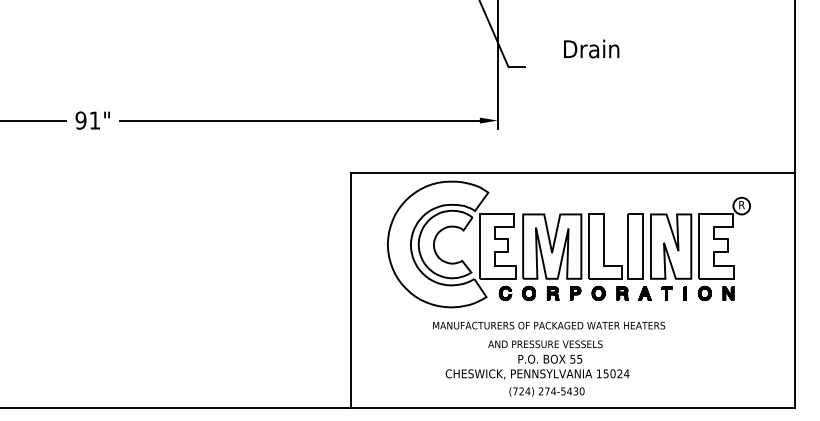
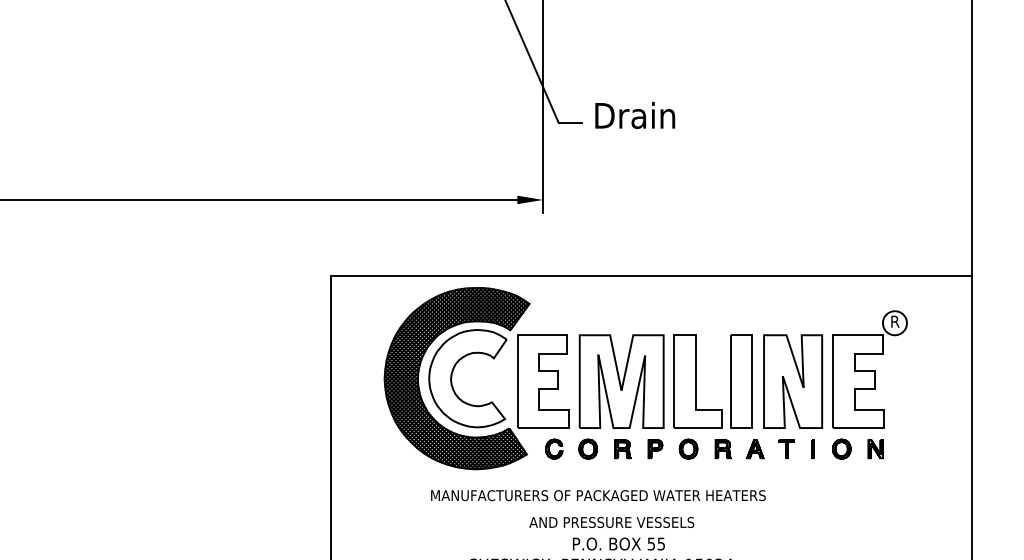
text: (591, 48) -> (635, 114), moved
hatch: (437, 244) -> (456, 378), added
text: (549, 325) -> (598, 495), moved

